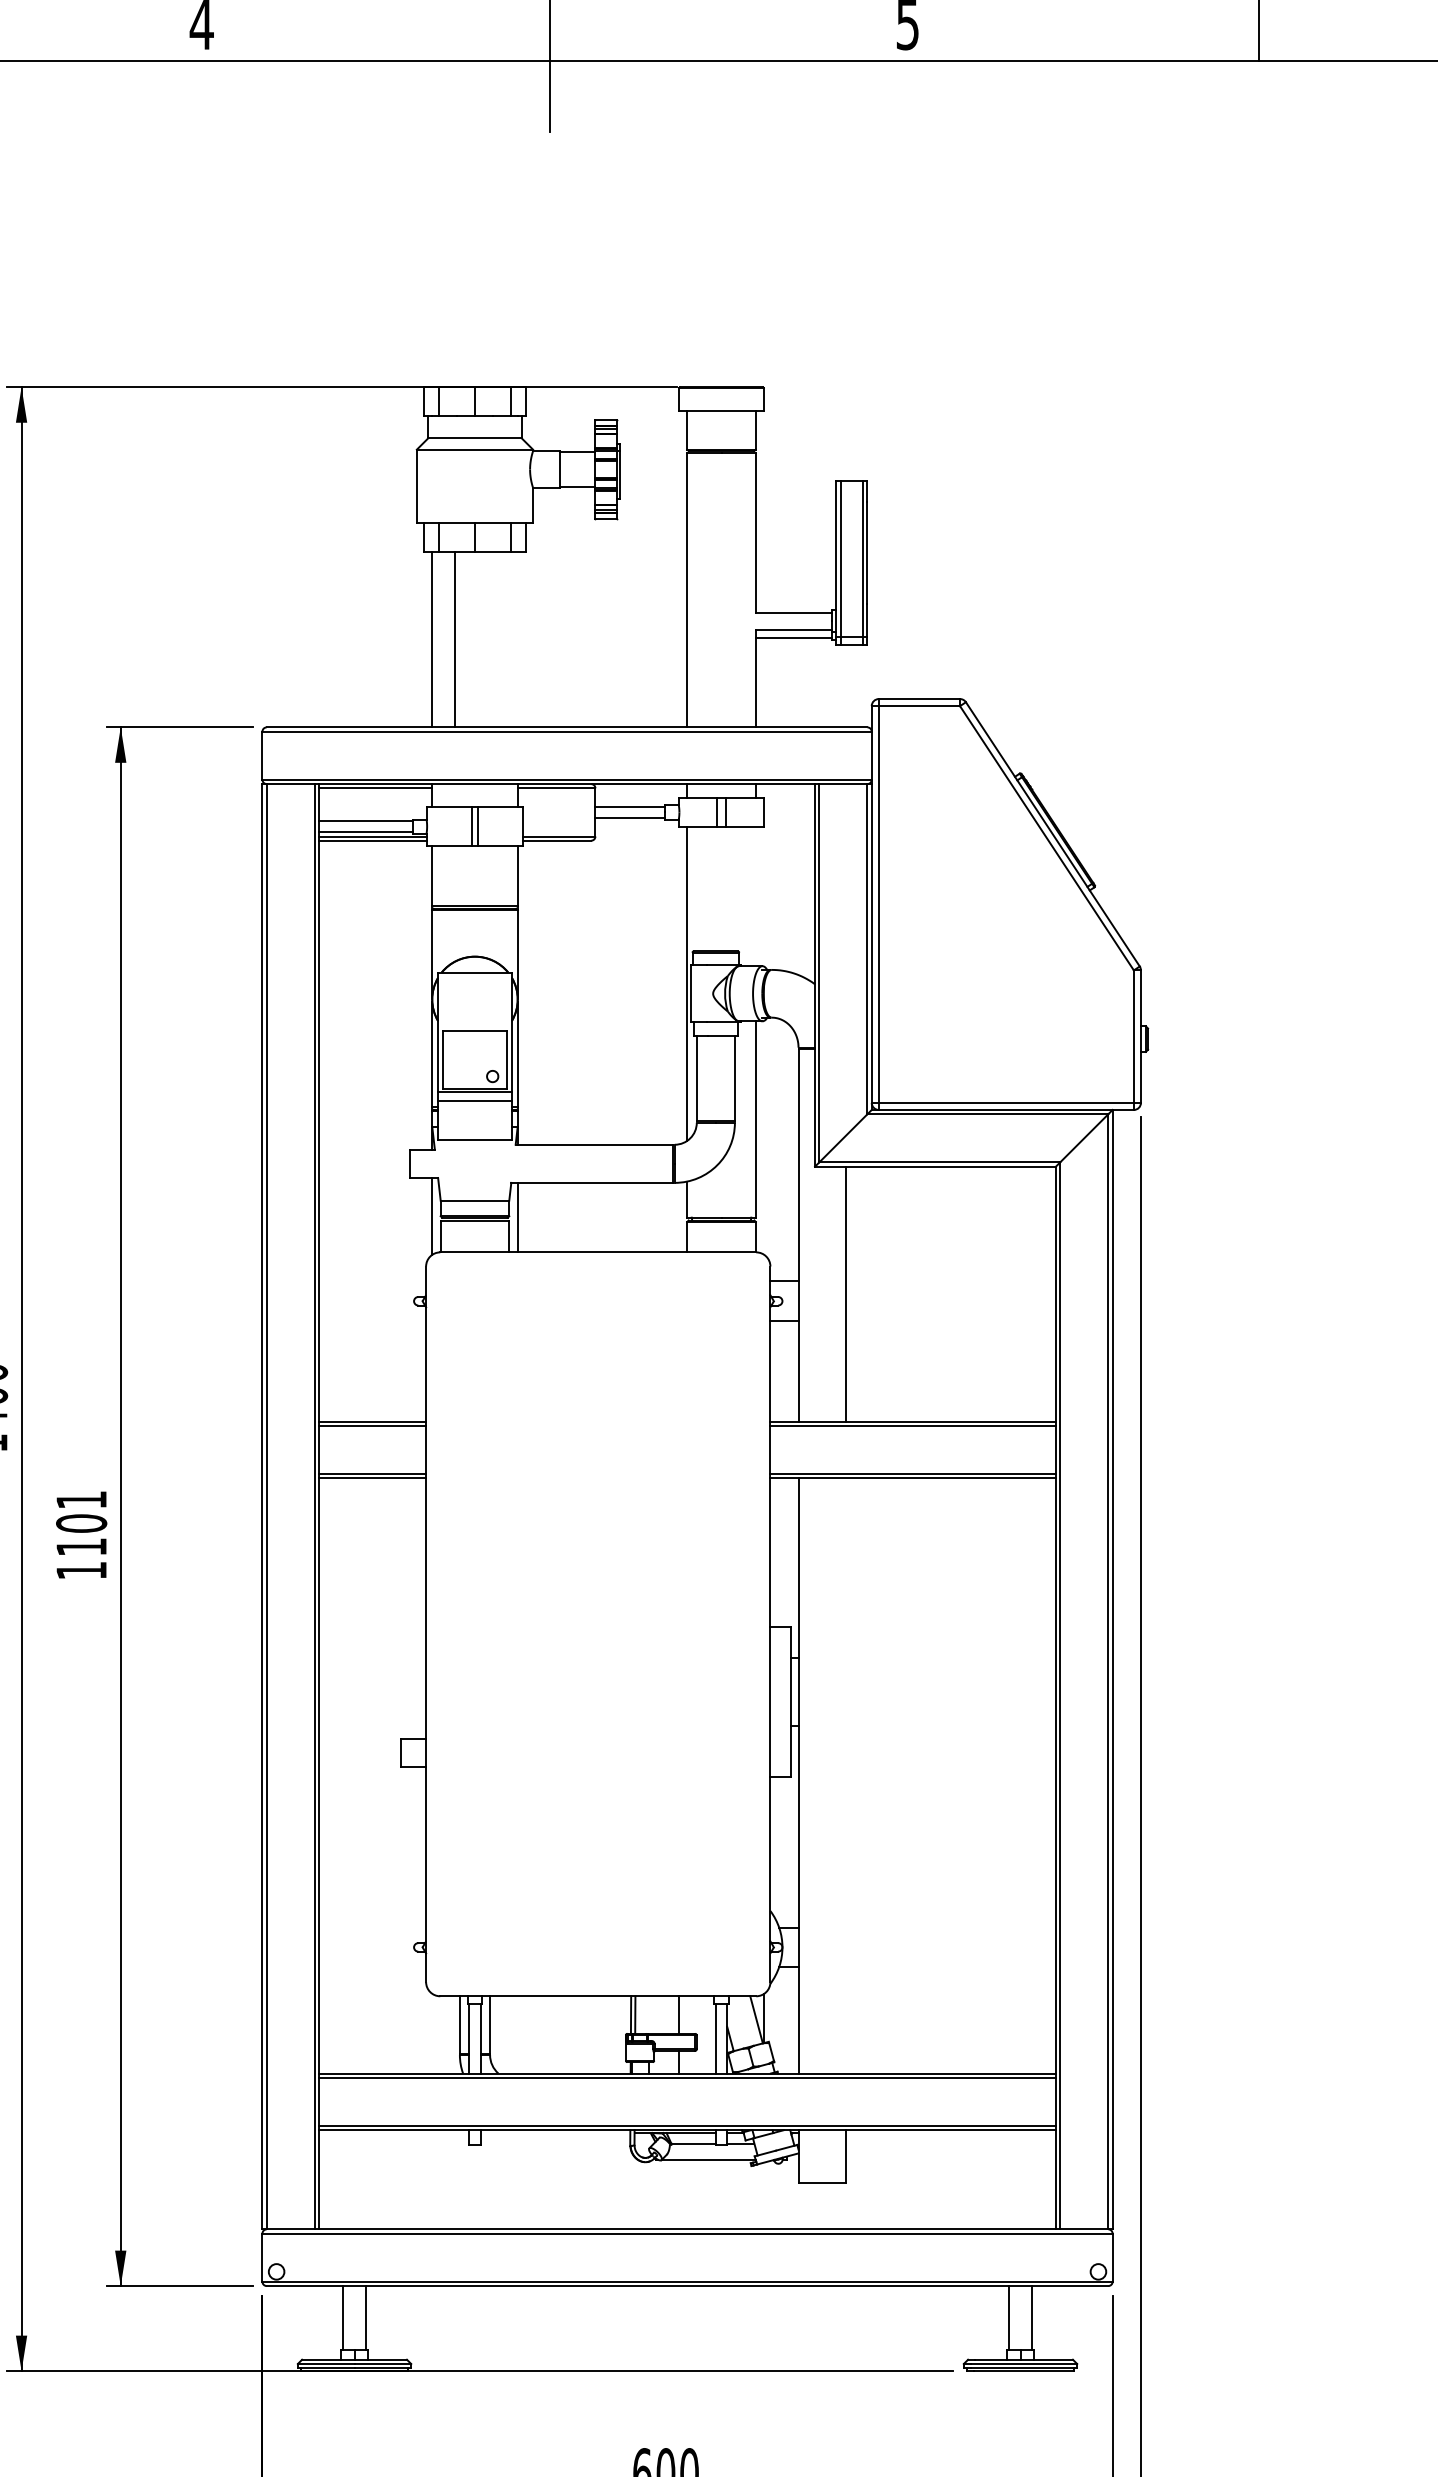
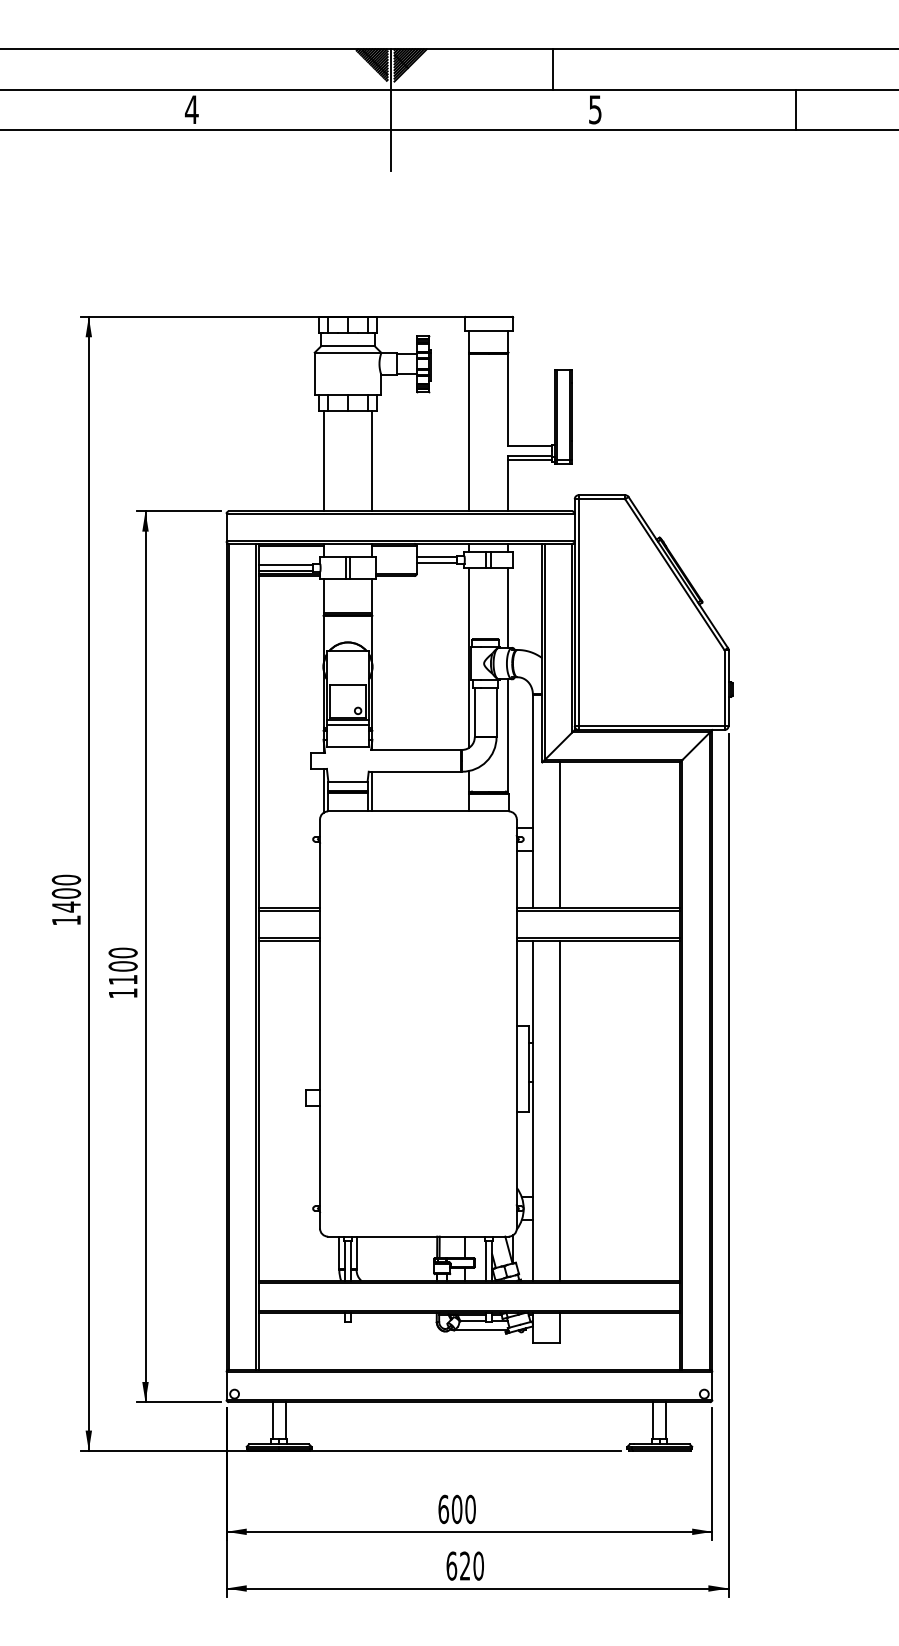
line: (454, 638) -> (372, 460), moved
line: (755, 895) -> (508, 607), added
text: (80, 1499) -> (122, 952), 1101 -> 1100
line: (846, 1775) -> (560, 1110), added

